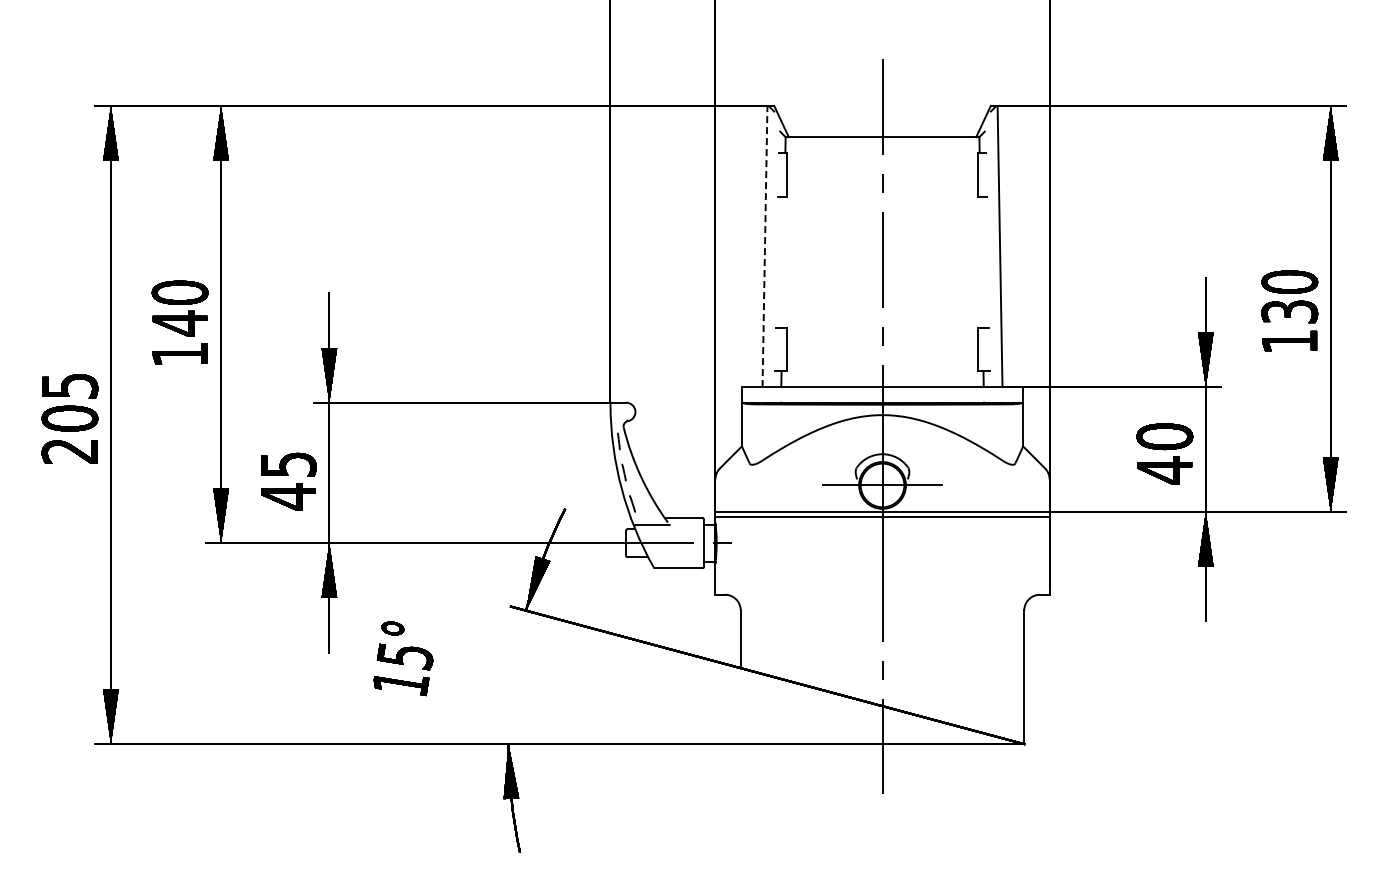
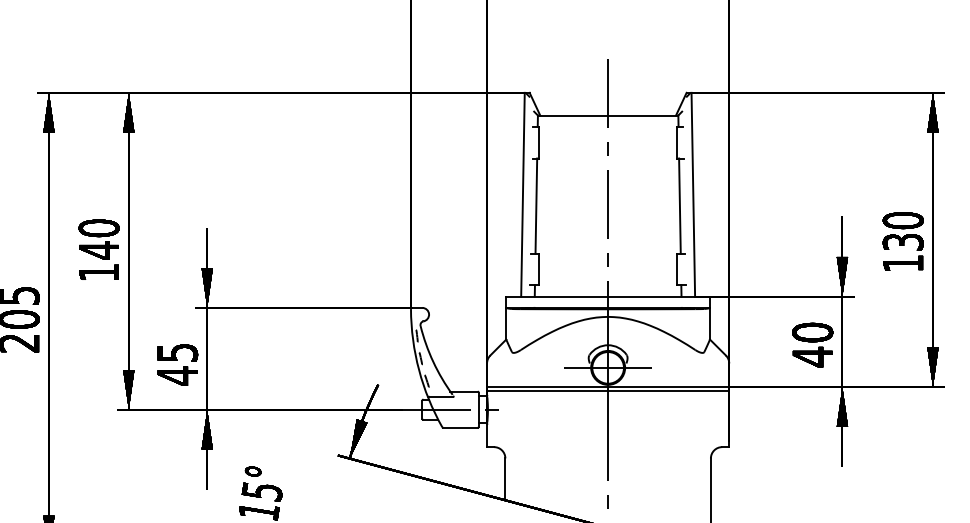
line: (765, 246) -> (523, 194), dashed -> solid
line: (783, 261) -> (536, 205), added
line: (981, 261) -> (679, 205), added

